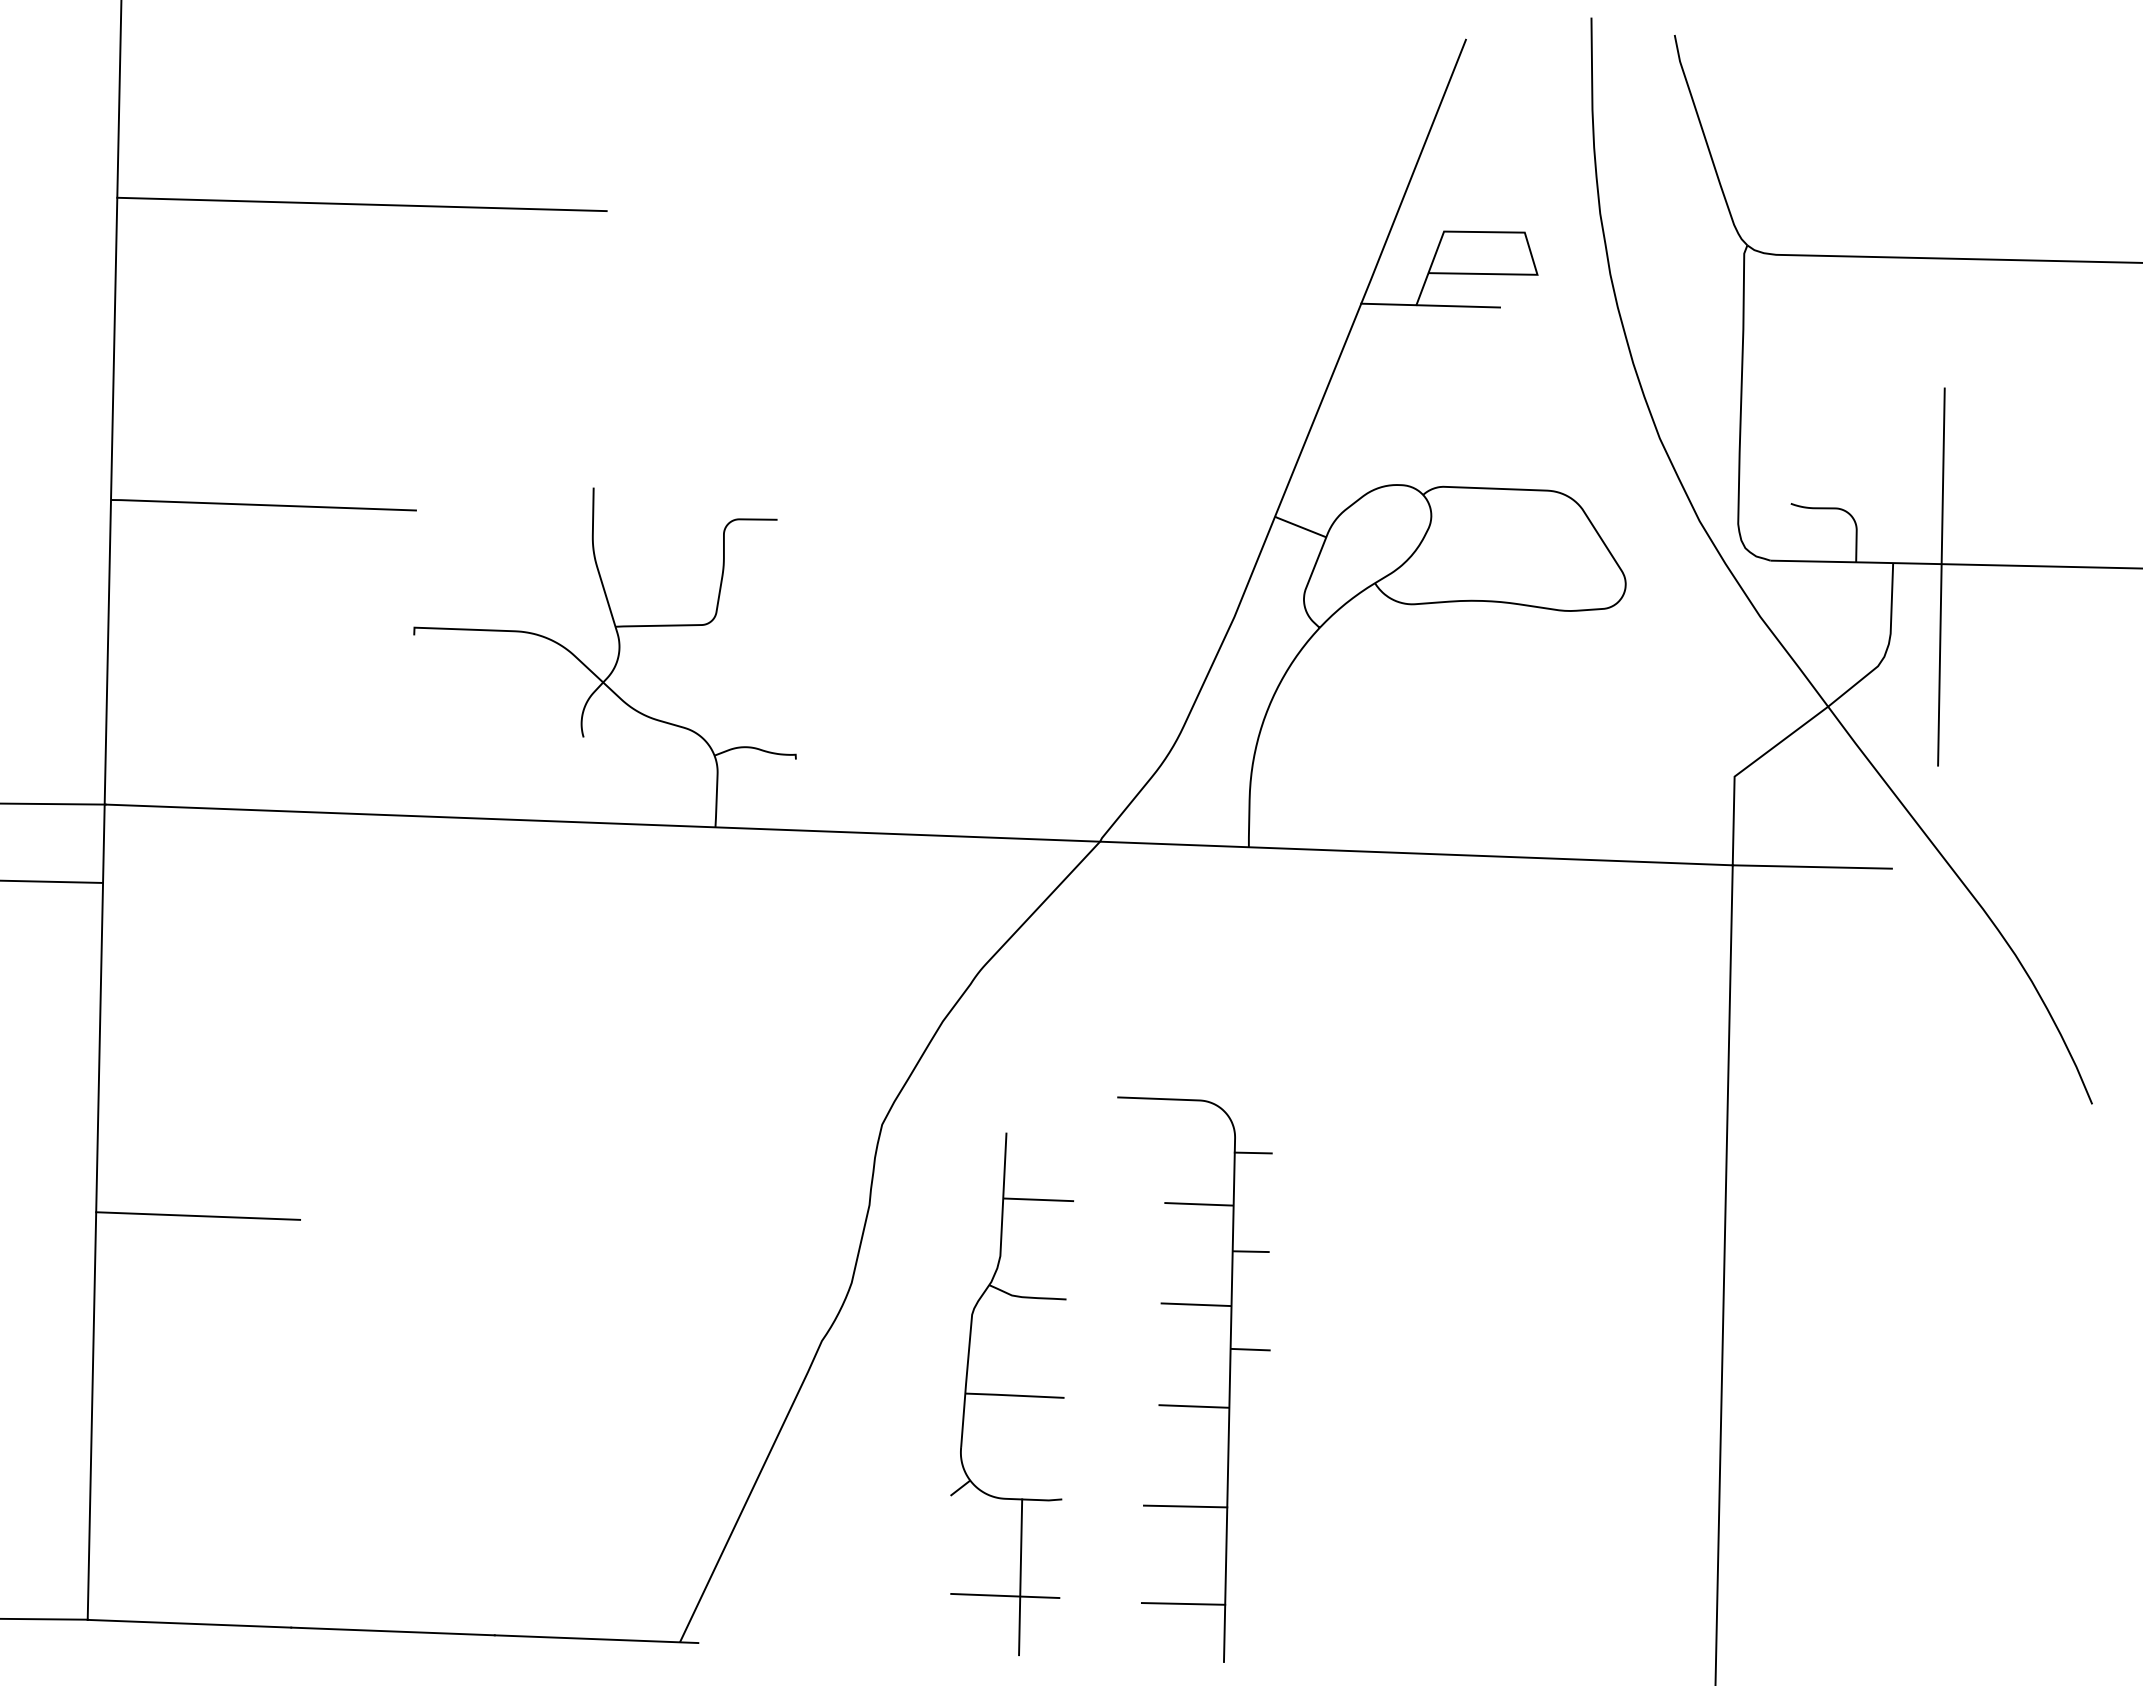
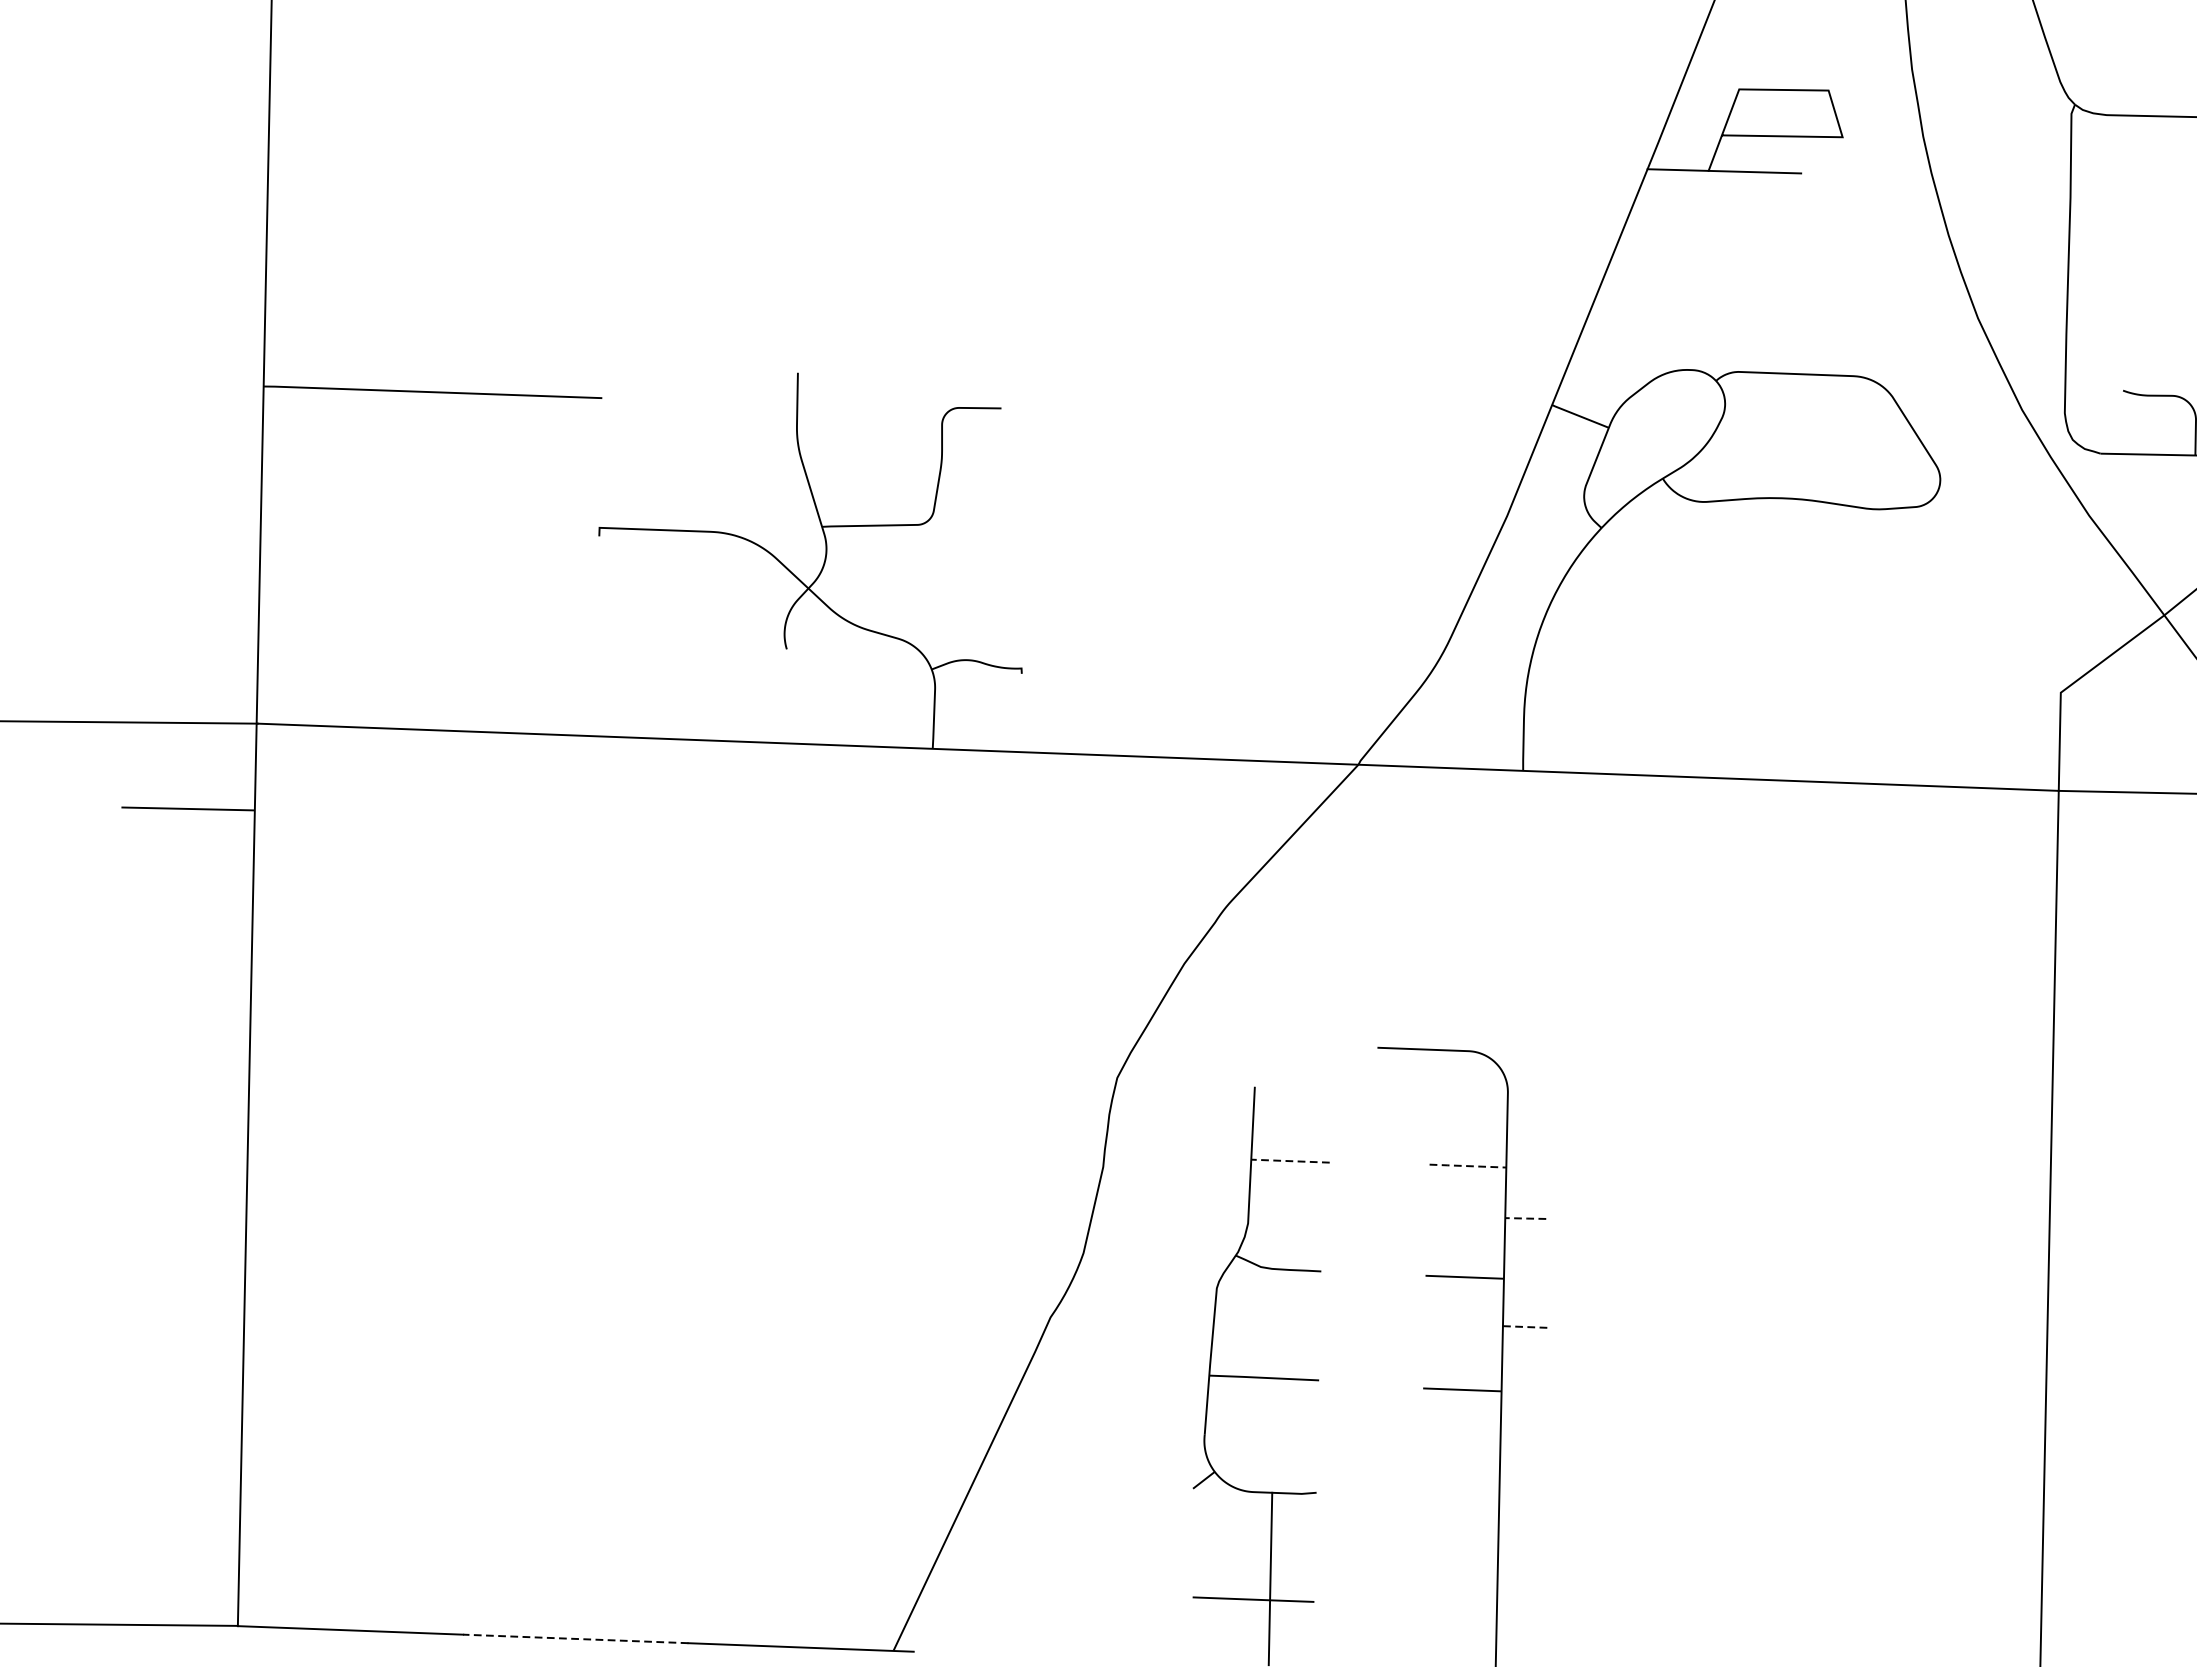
line: (361, 204) -> (540, 59), removed
line: (1252, 1152) -> (1527, 1108), removed
line: (1037, 1199) -> (1289, 1160), solid -> dashed
line: (1198, 1204) -> (1467, 1166), solid -> dashed
line: (198, 1215) -> (360, 1178), removed
line: (1251, 1251) -> (1526, 1218), solid -> dashed
line: (1251, 1349) -> (1526, 1326), solid -> dashed
line: (1185, 1506) -> (1453, 1500), removed
line: (1183, 1603) -> (1450, 1607), removed
line: (393, 1631) -> (576, 1638), solid -> dashed

